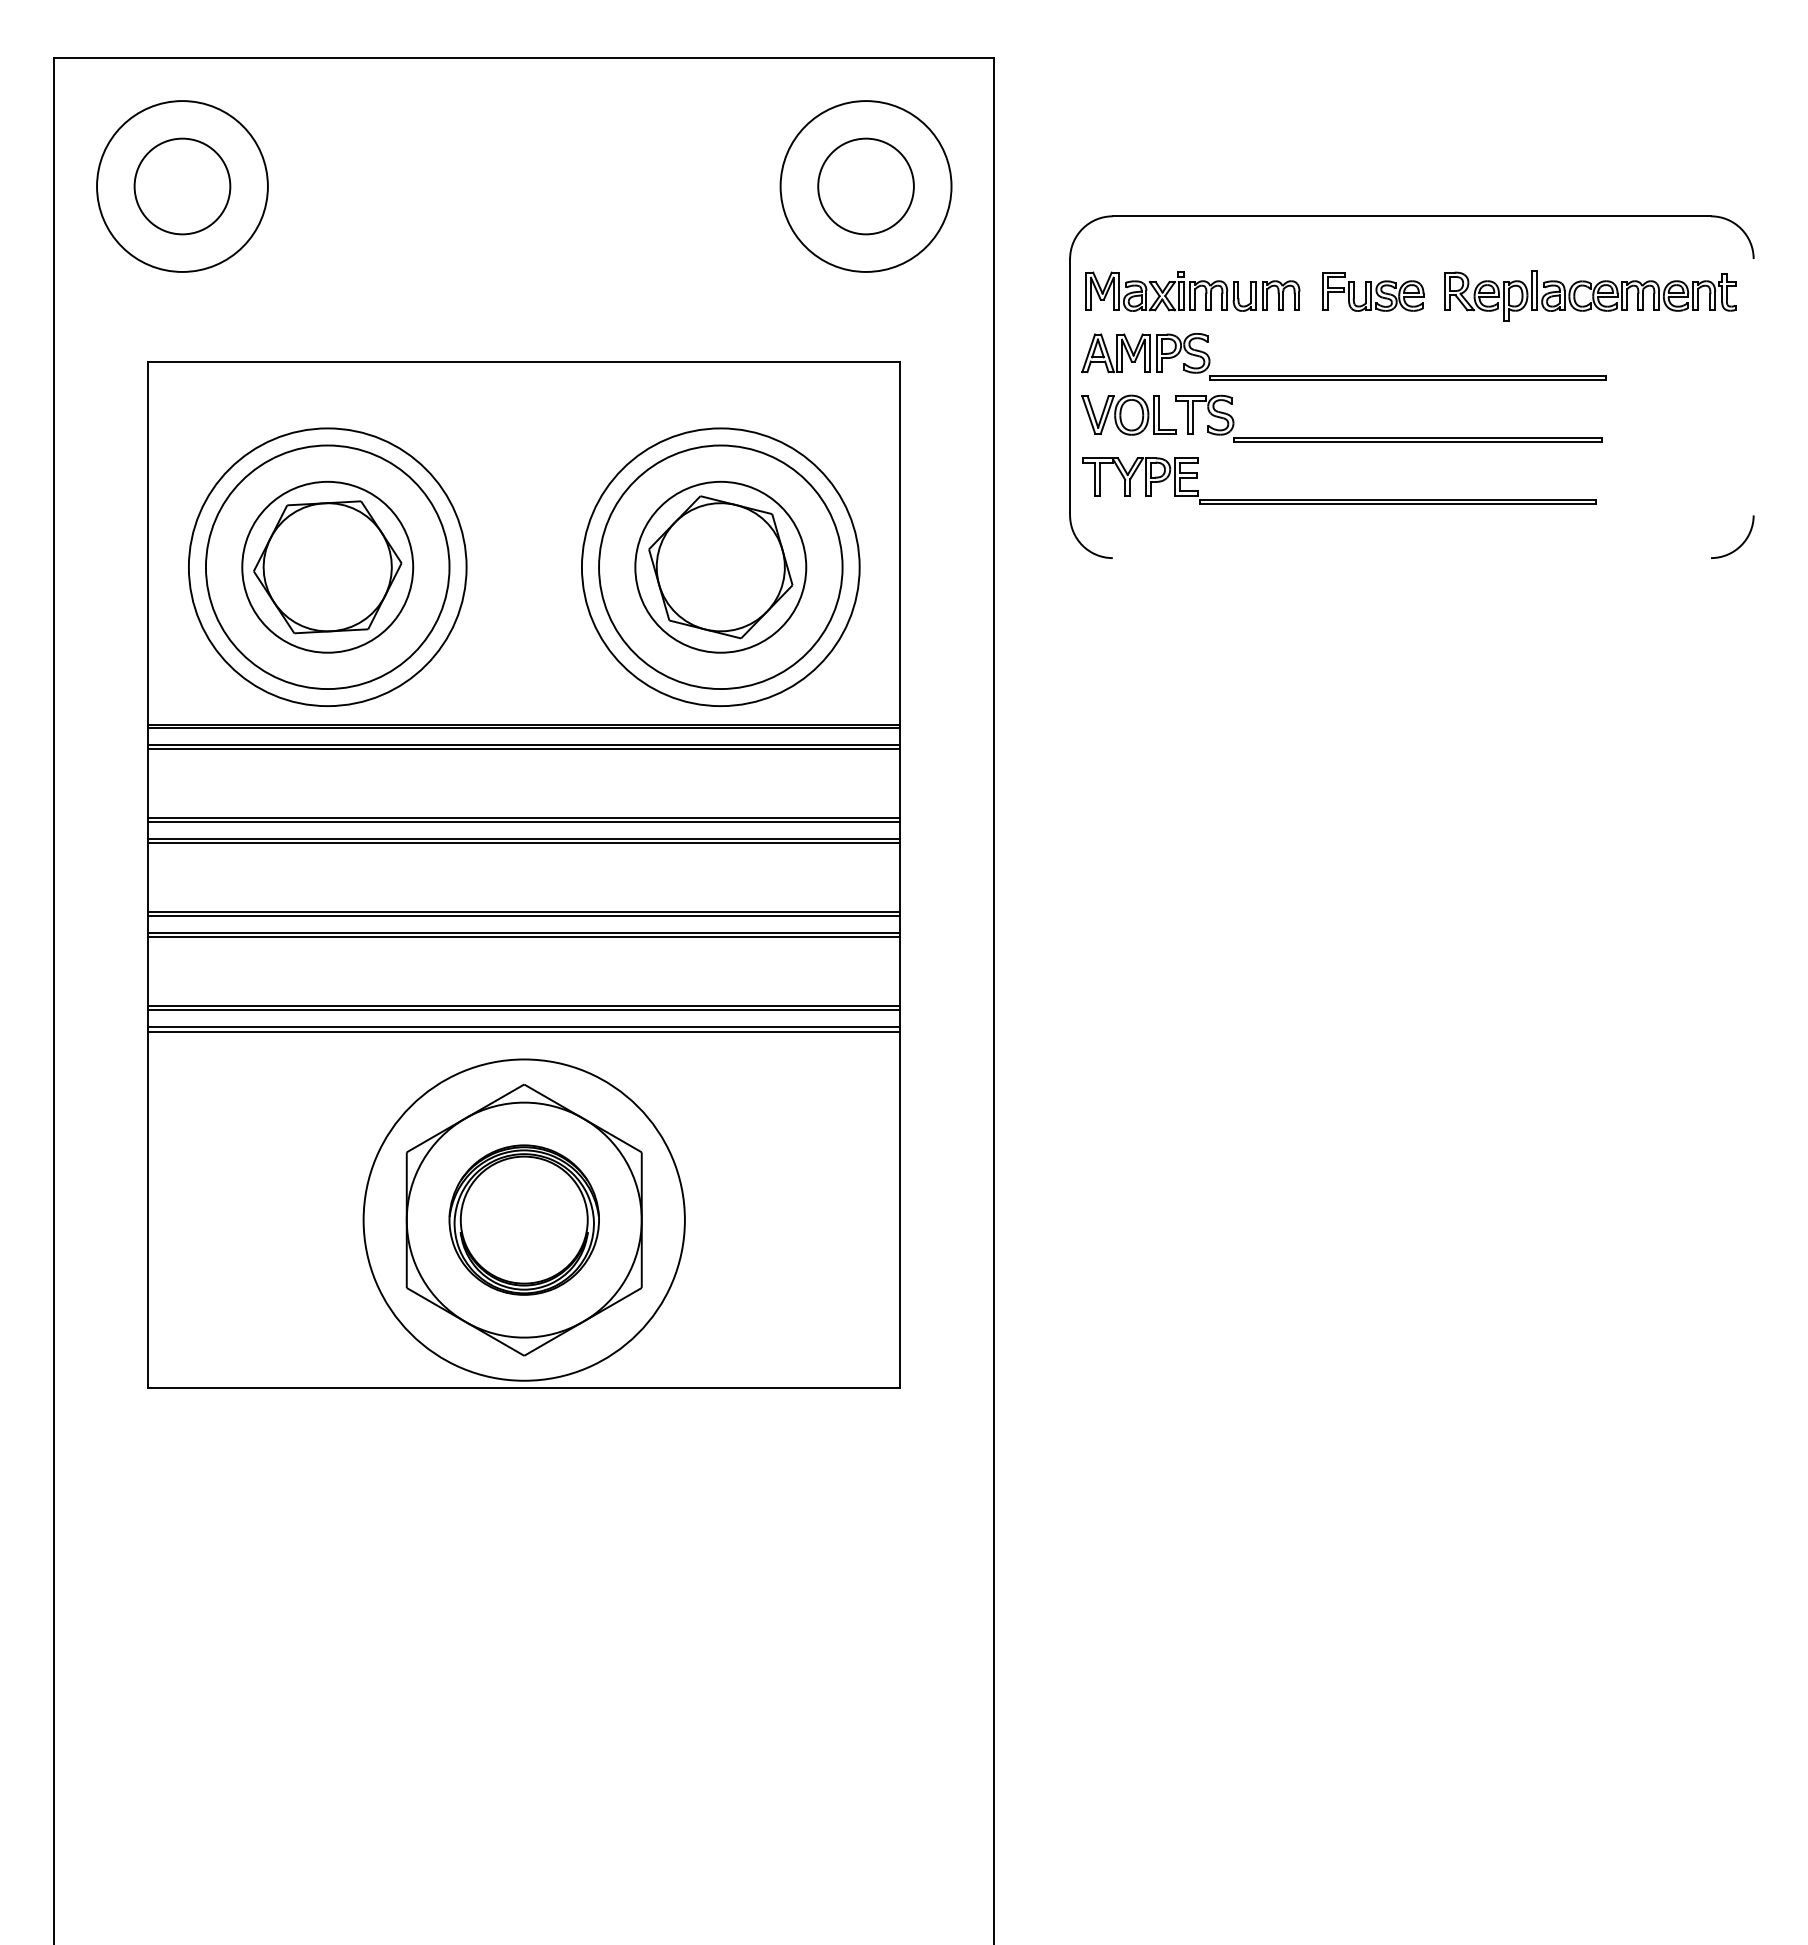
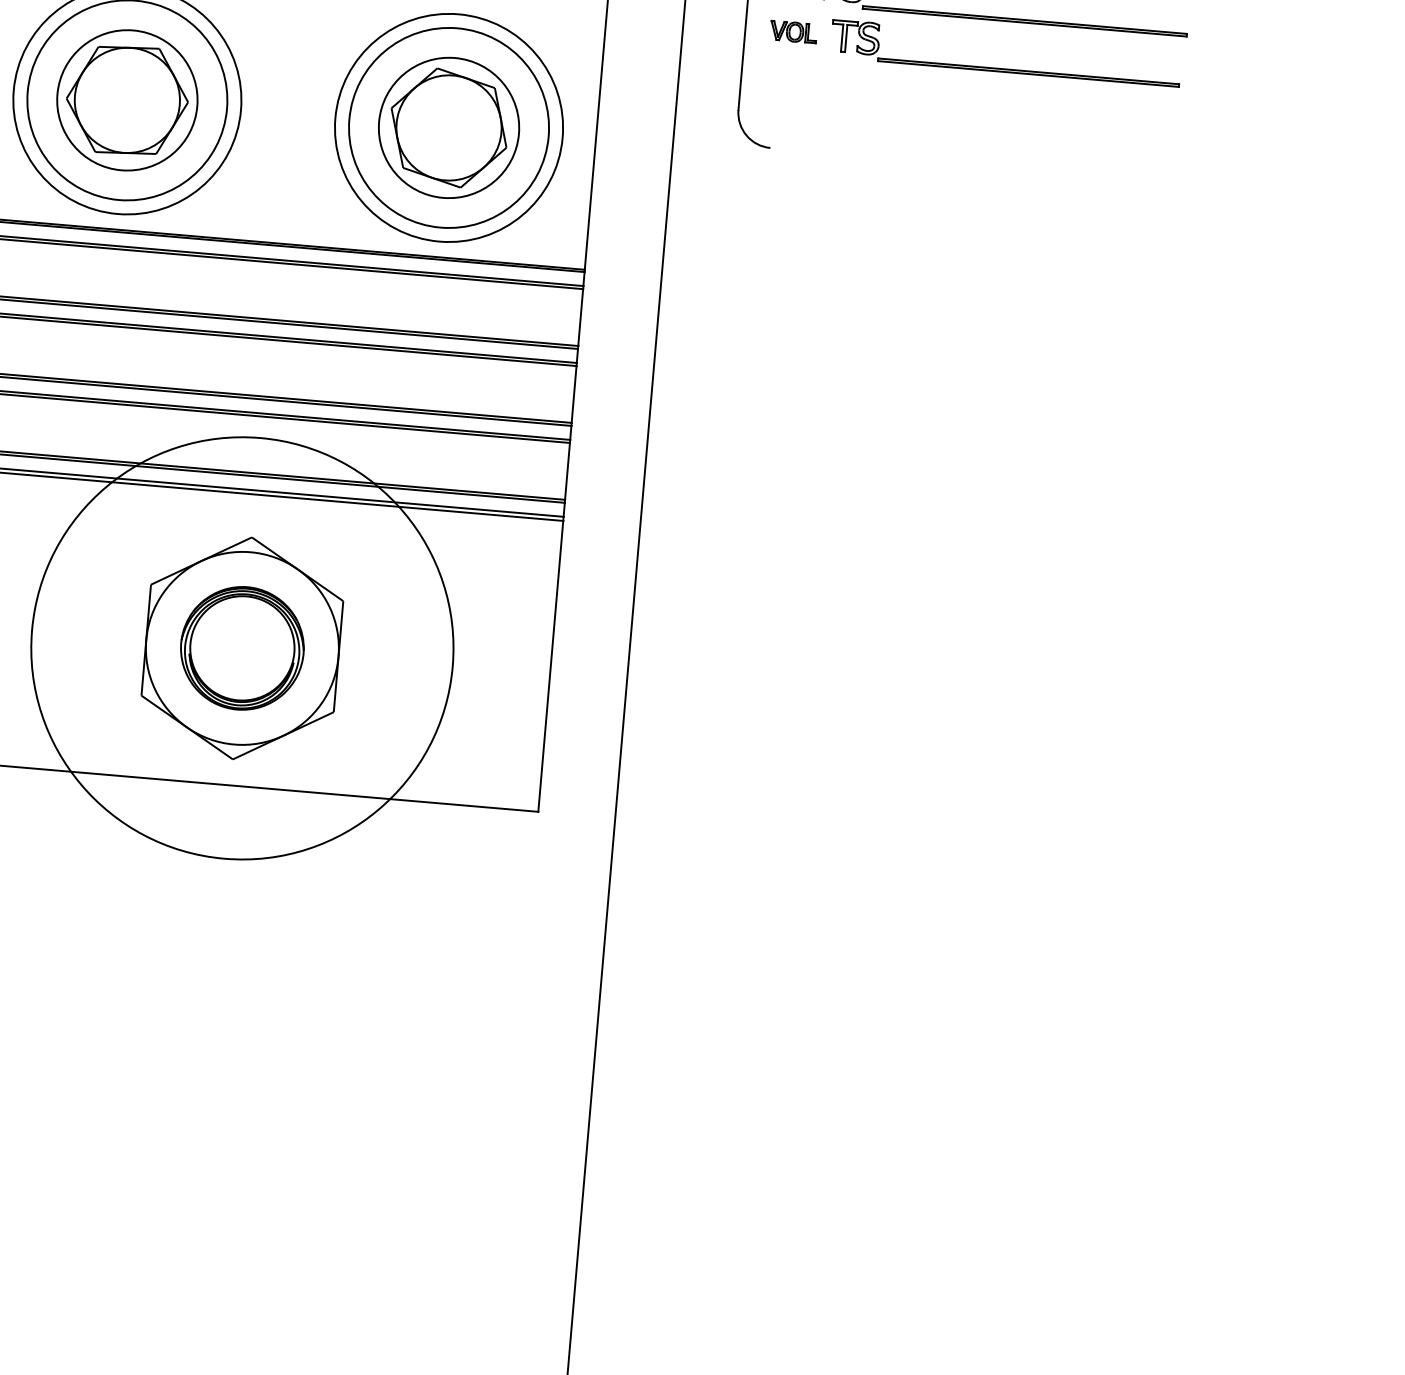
part: (1128, 414) -> (793, 31), size x0.6
part: (1339, 499) -> (960, 115), removed
arc: (1740, 544) -> (1285, 180), removed
circle: (523, 1219) -> (241, 647), size x1.6

